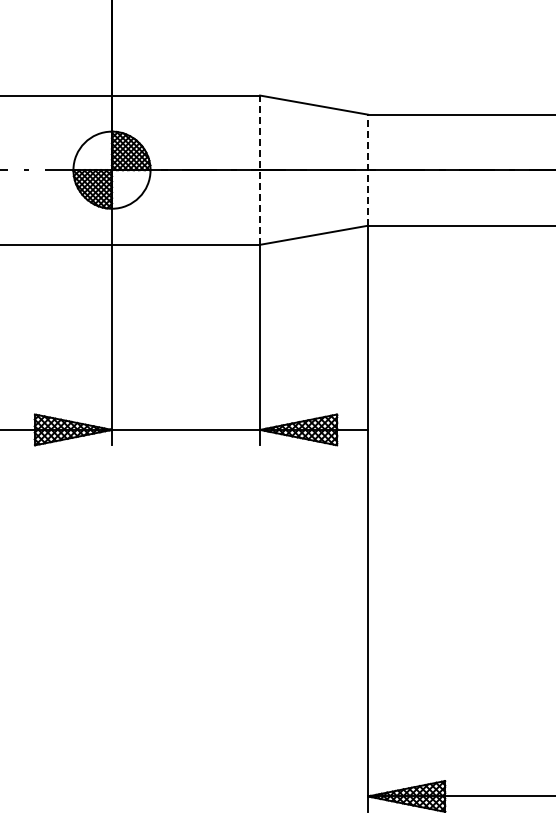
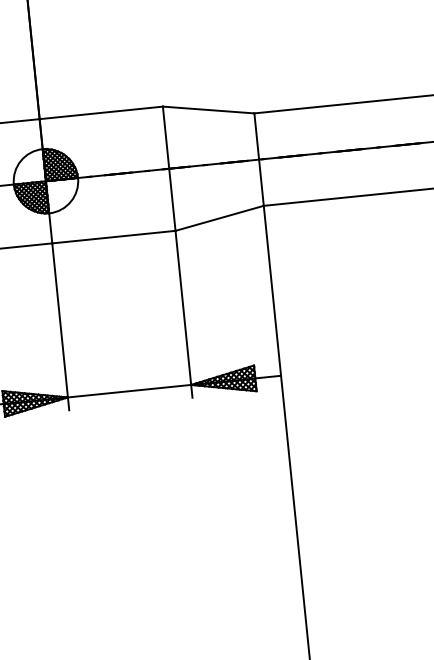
line: (260, 170) -> (169, 168), dashed -> solid
line: (368, 170) -> (259, 159), dashed -> solid

